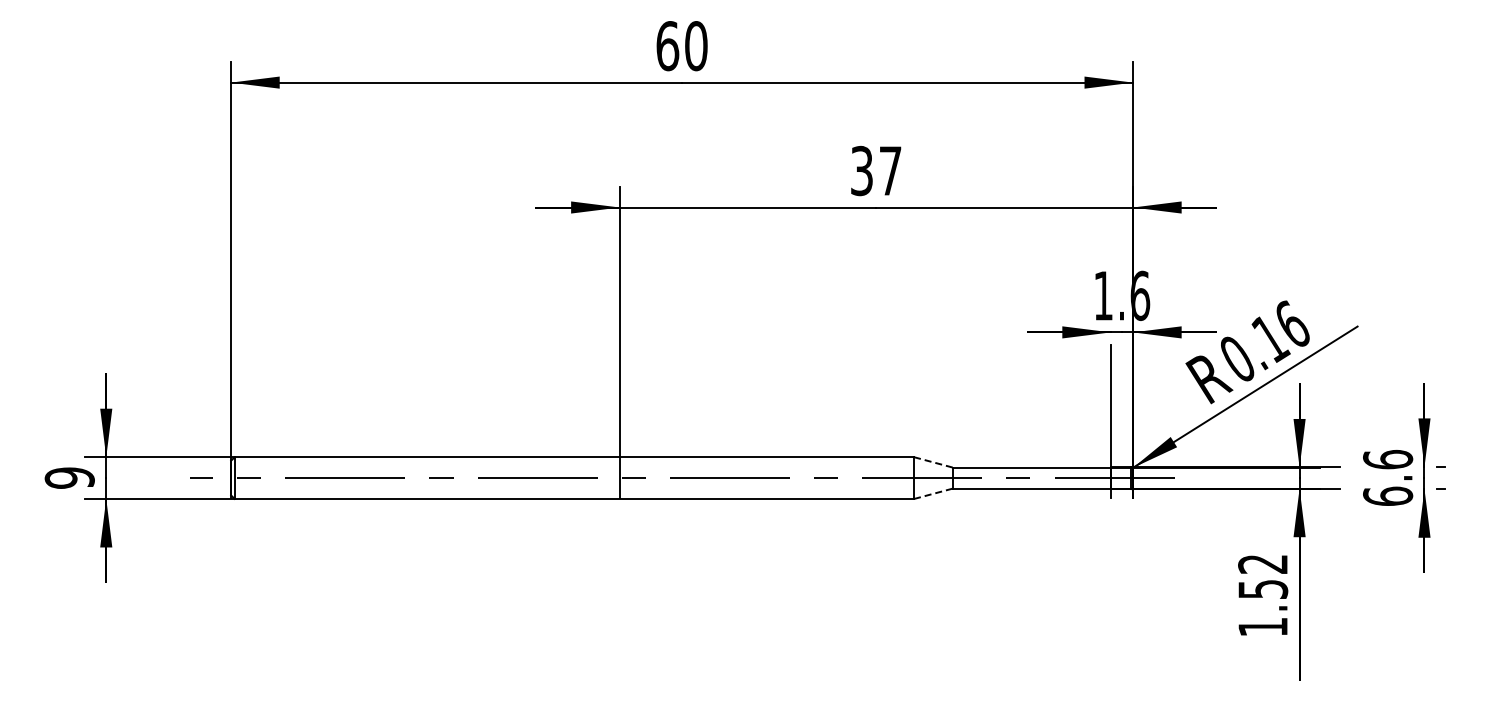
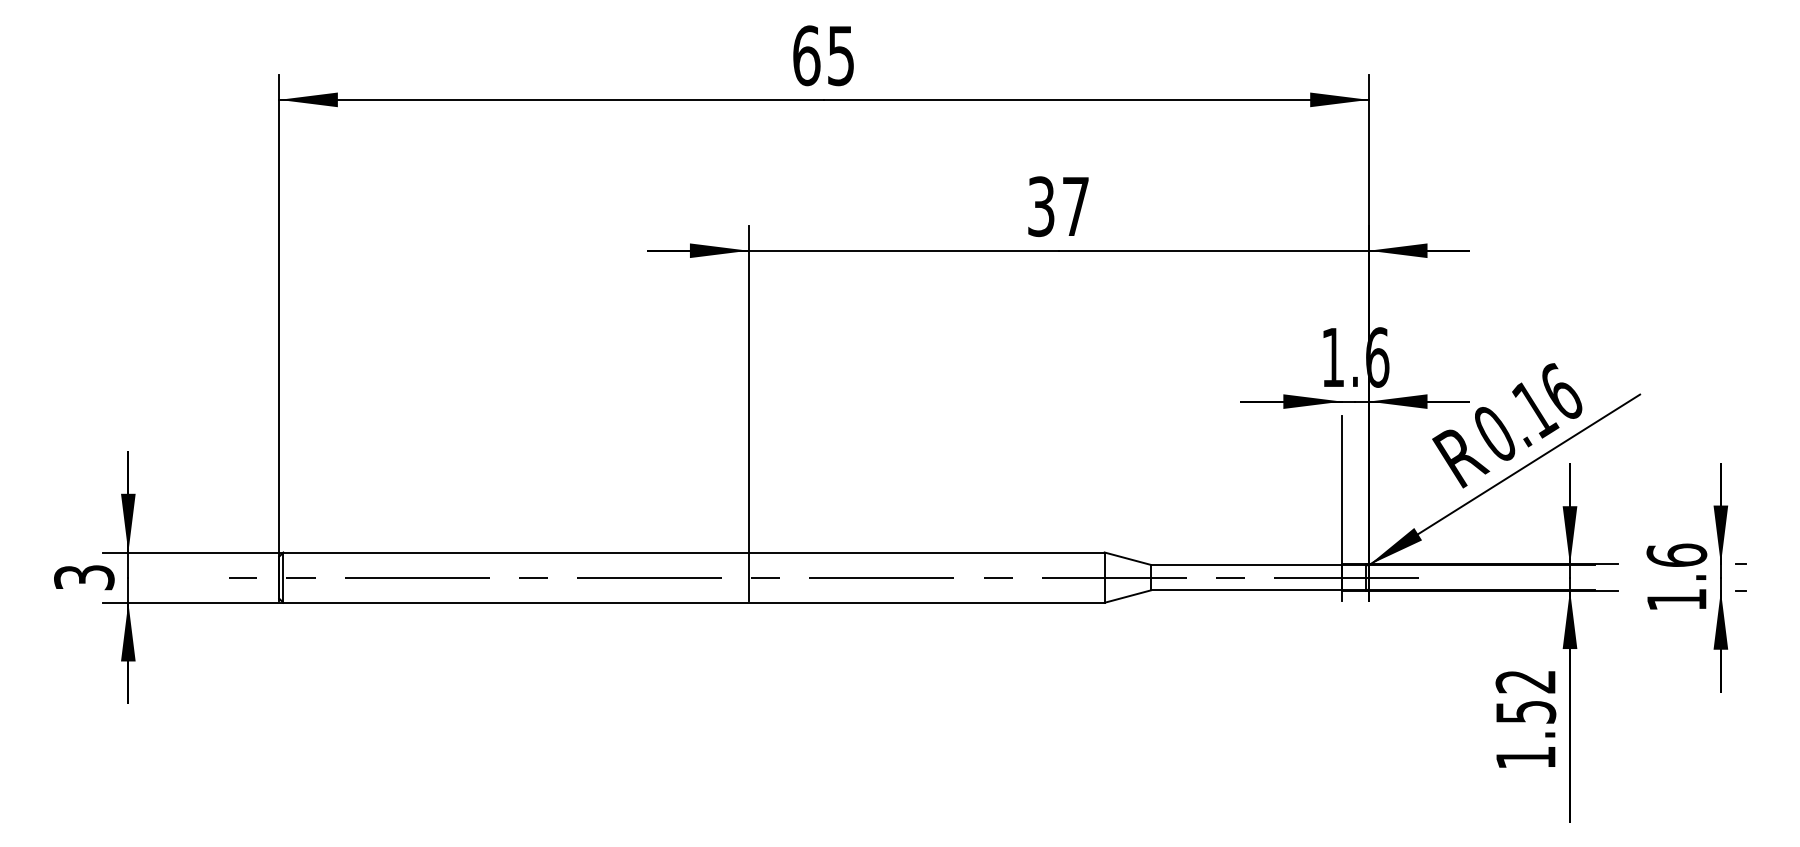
text: (696, 46) -> (841, 56), 60 -> 65
line: (933, 462) -> (1127, 558), dashed -> solid
text: (69, 477) -> (83, 576), 9 -> 3
line: (933, 493) -> (1127, 596), dashed -> solid
text: (1388, 495) -> (1677, 598), 6.6 -> 1.6

